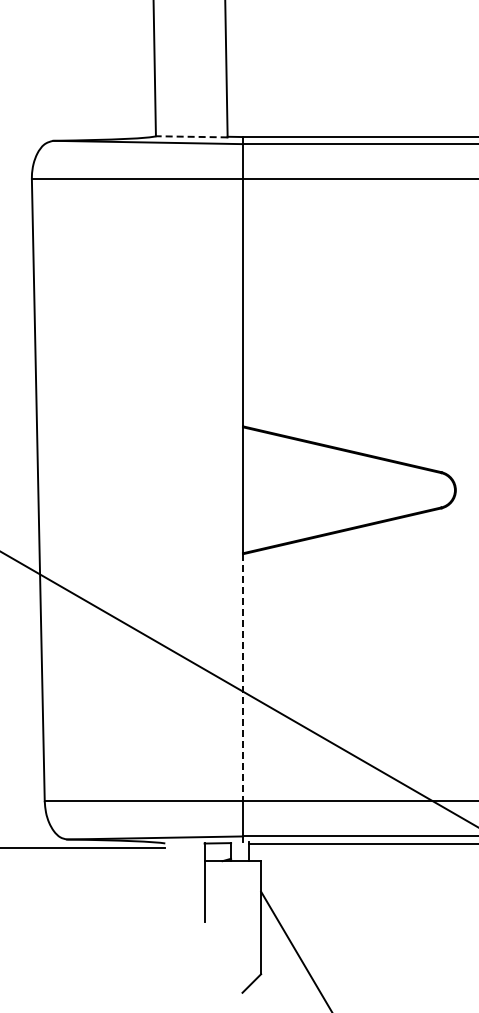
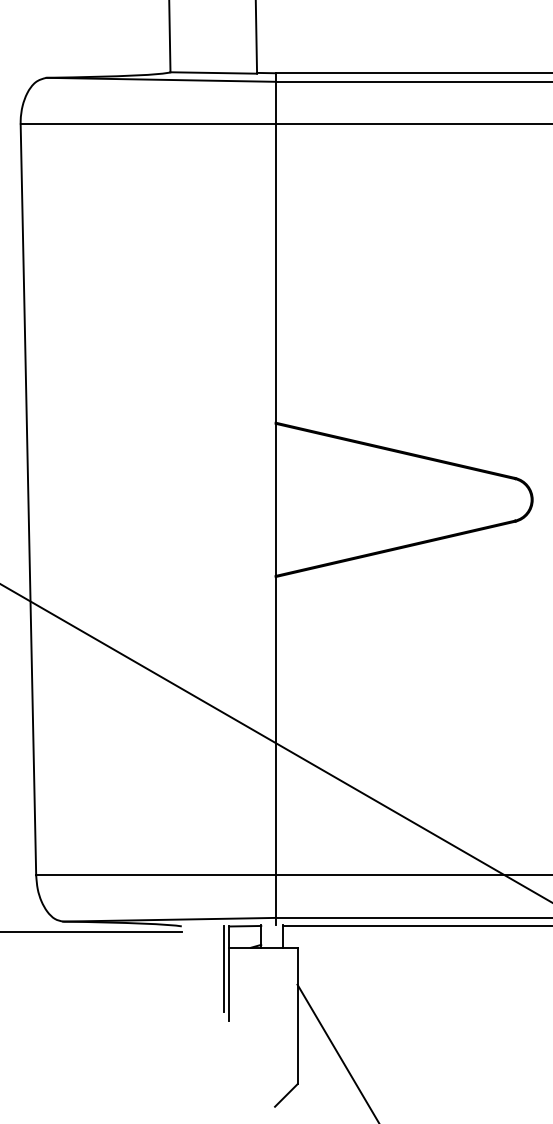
line: (191, 136) -> (213, 72), dashed -> solid
line: (243, 678) -> (276, 727), dashed -> solid
line: (200, 878) -> (224, 968), added

